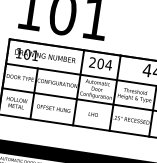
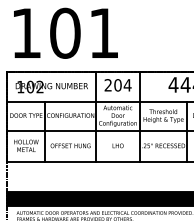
text: (34, 55) -> (39, 86), 101 -> 102

